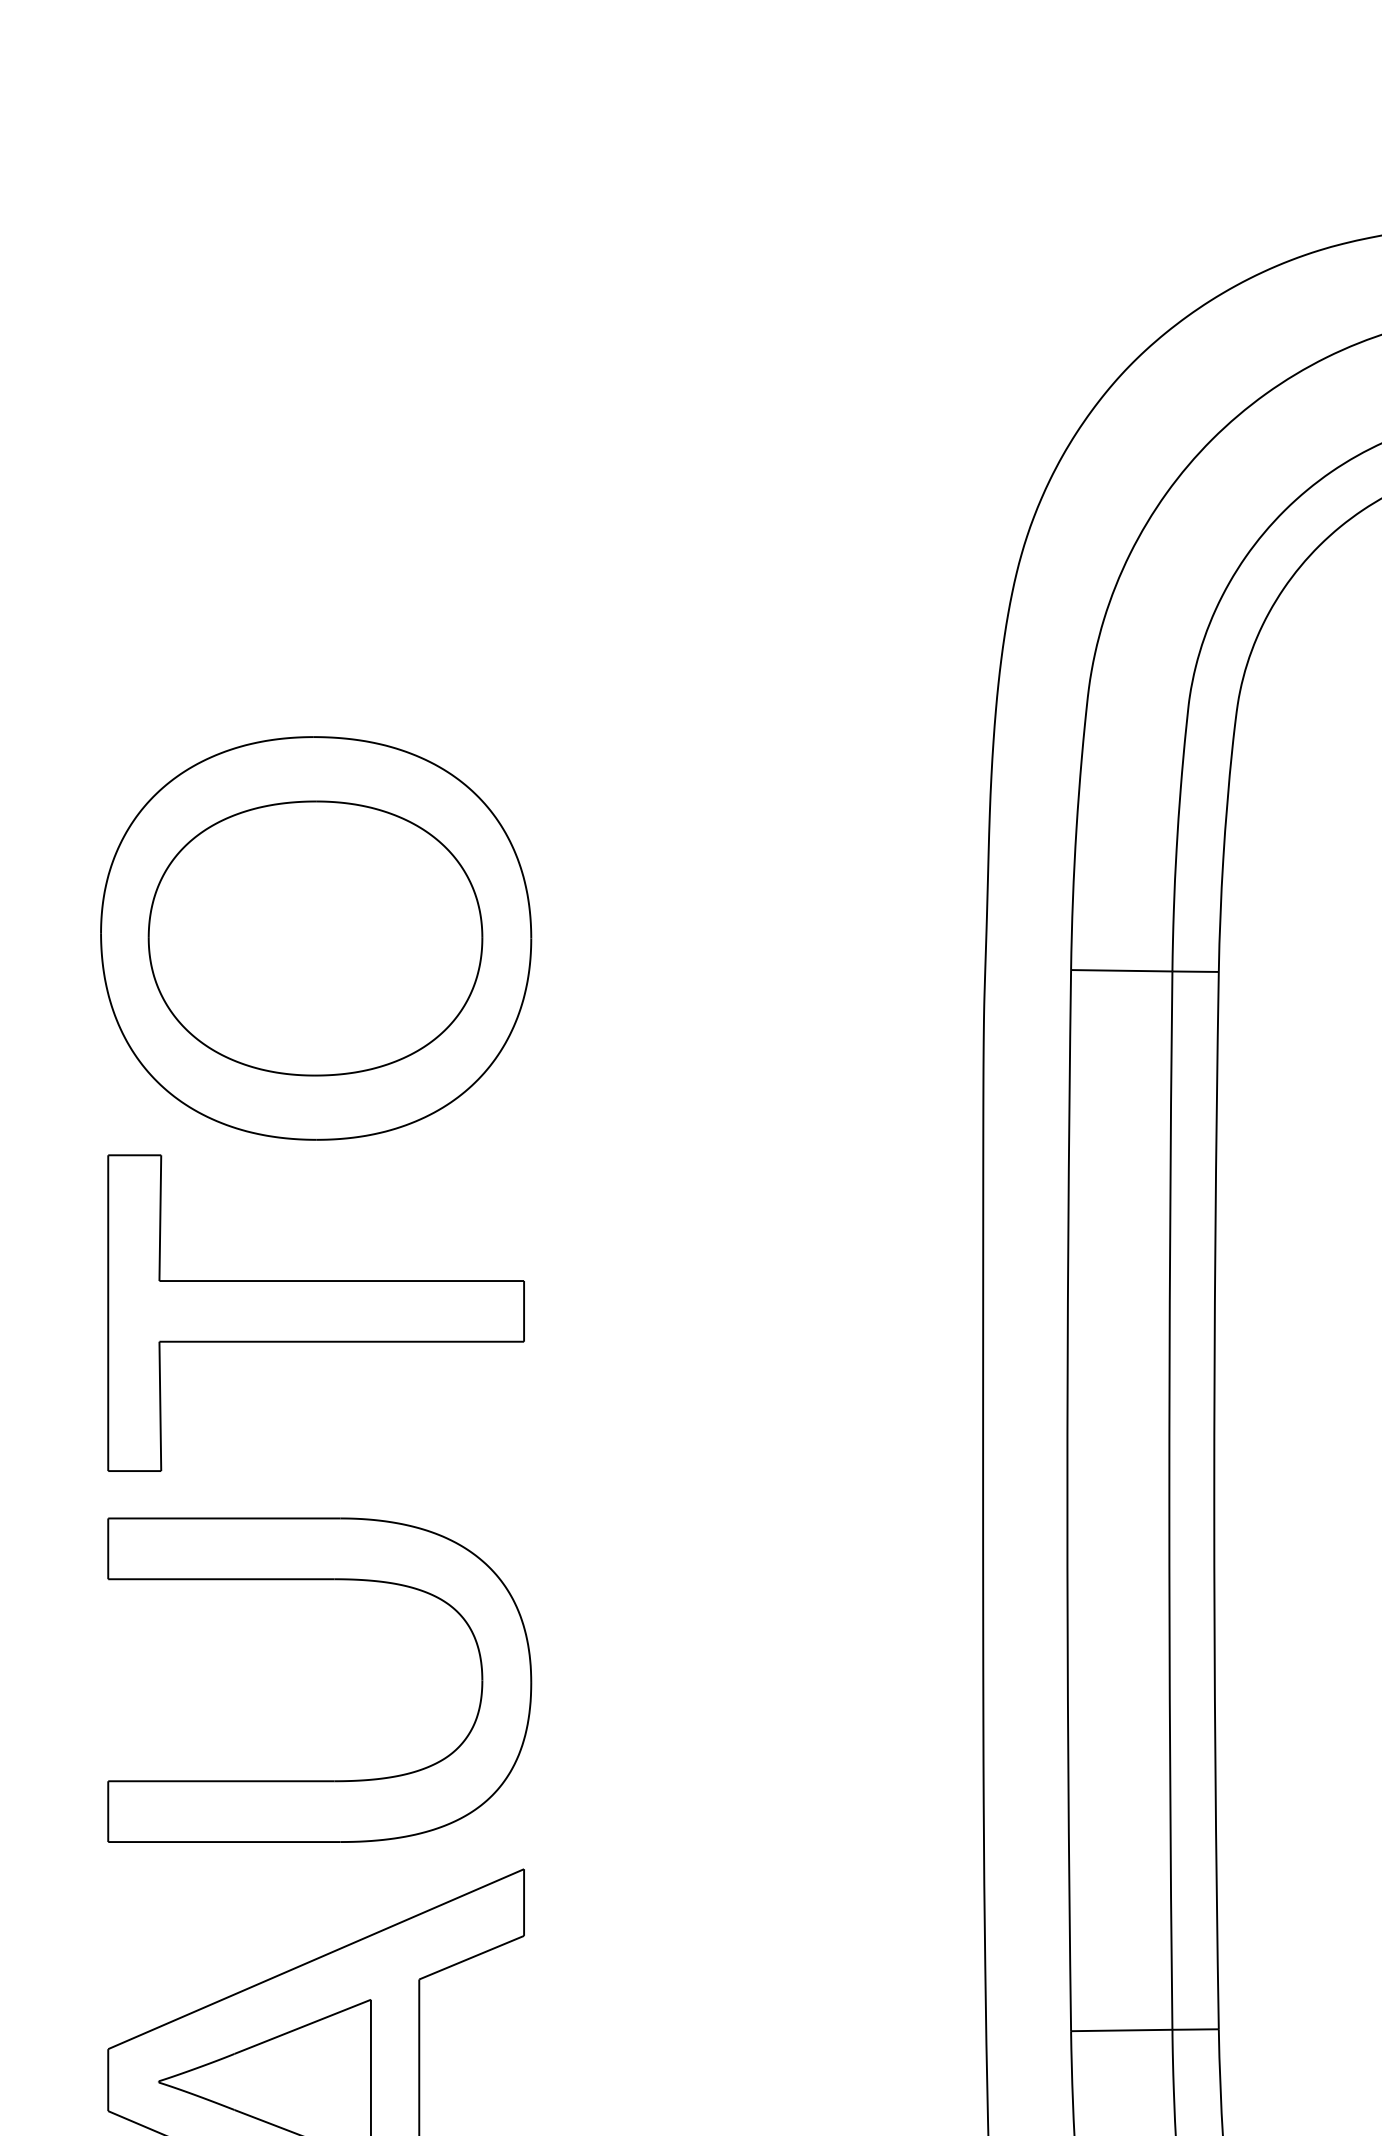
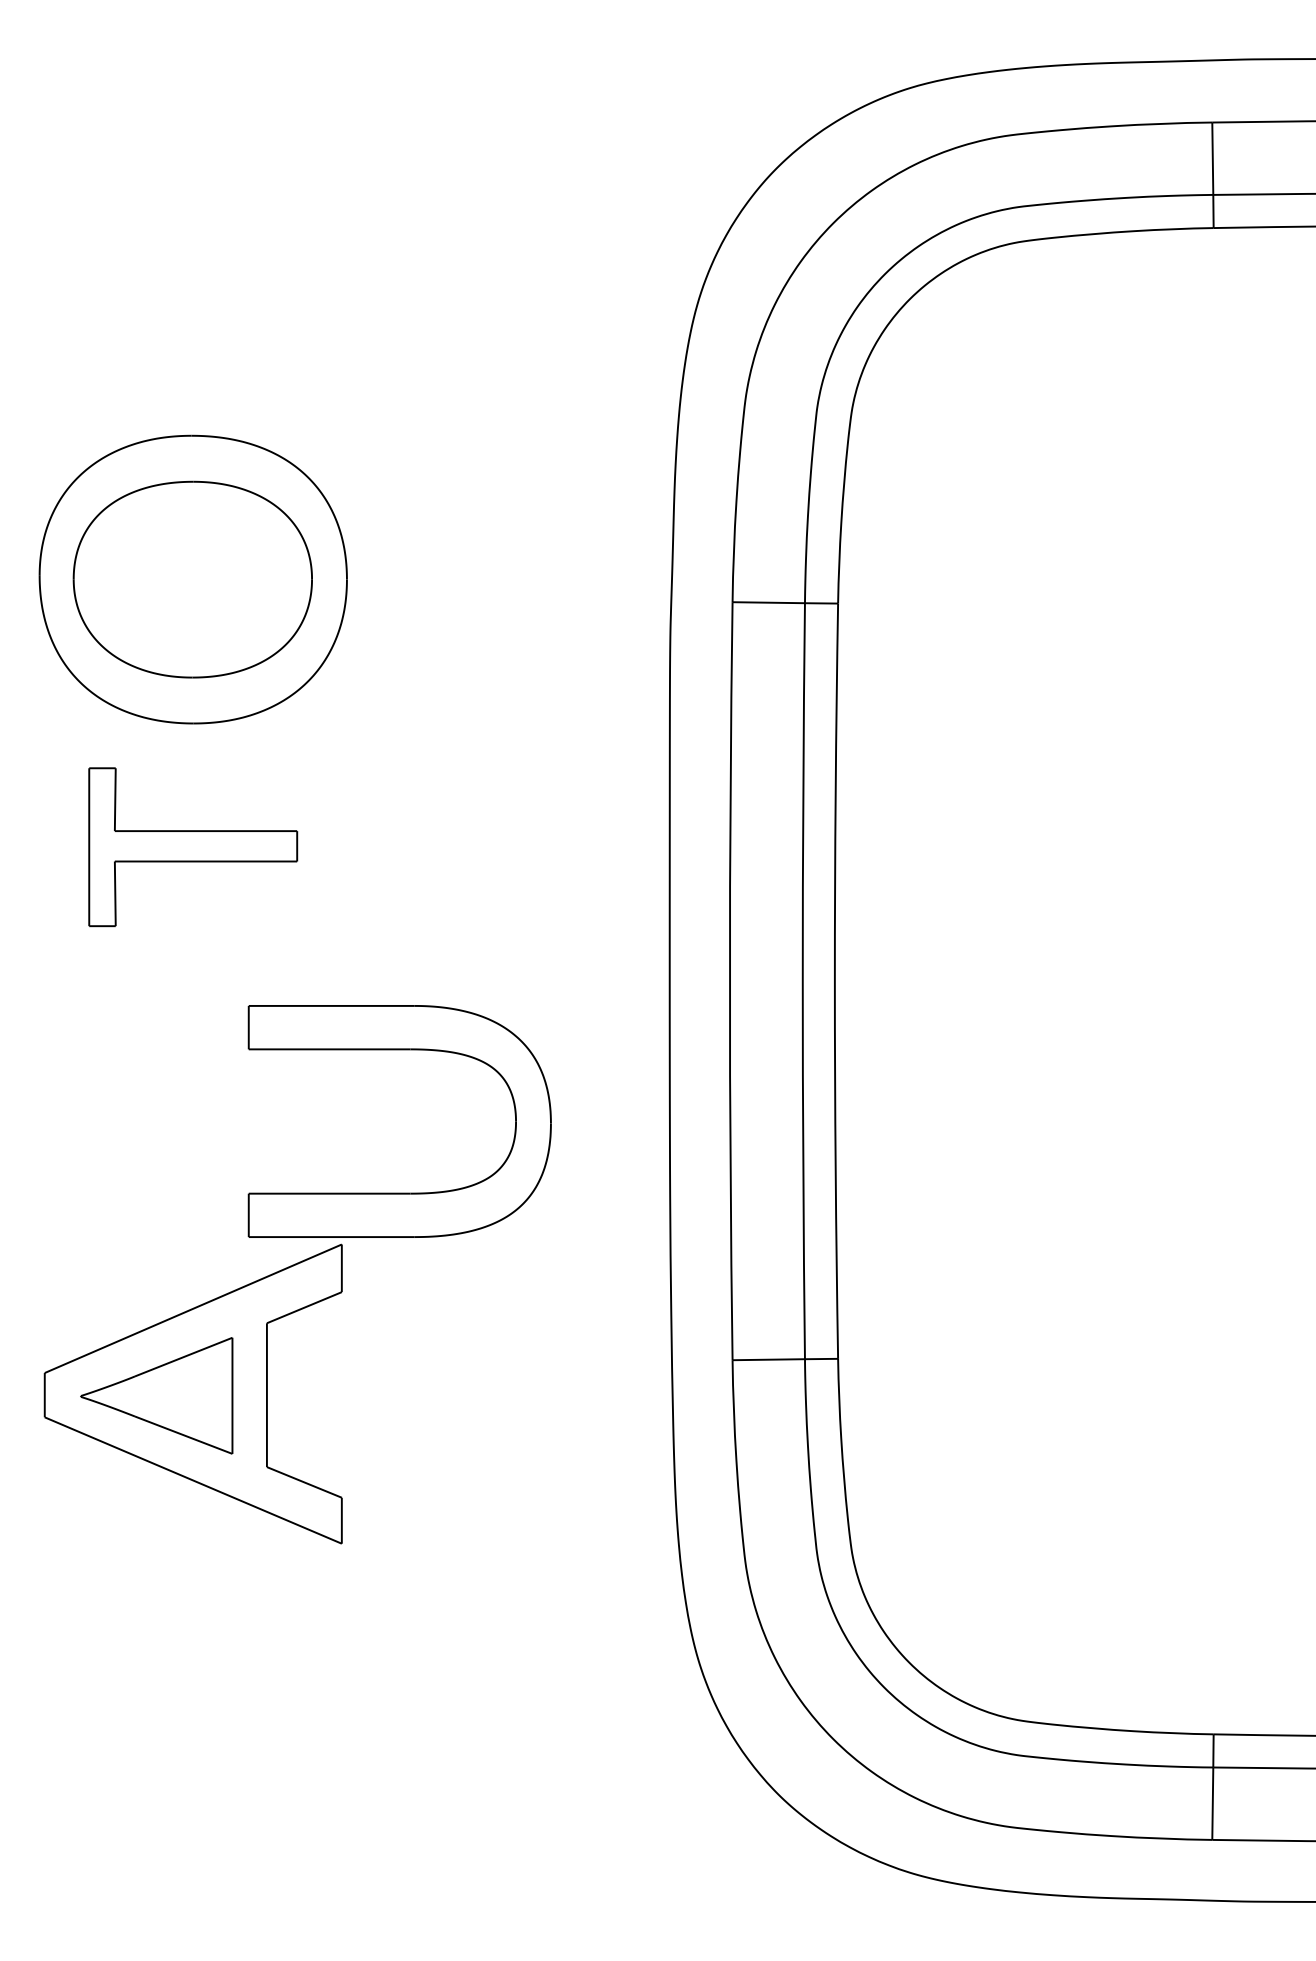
part: (315, 1312) -> (192, 846), size x0.7
part: (319, 1580) -> (399, 1050), moved

